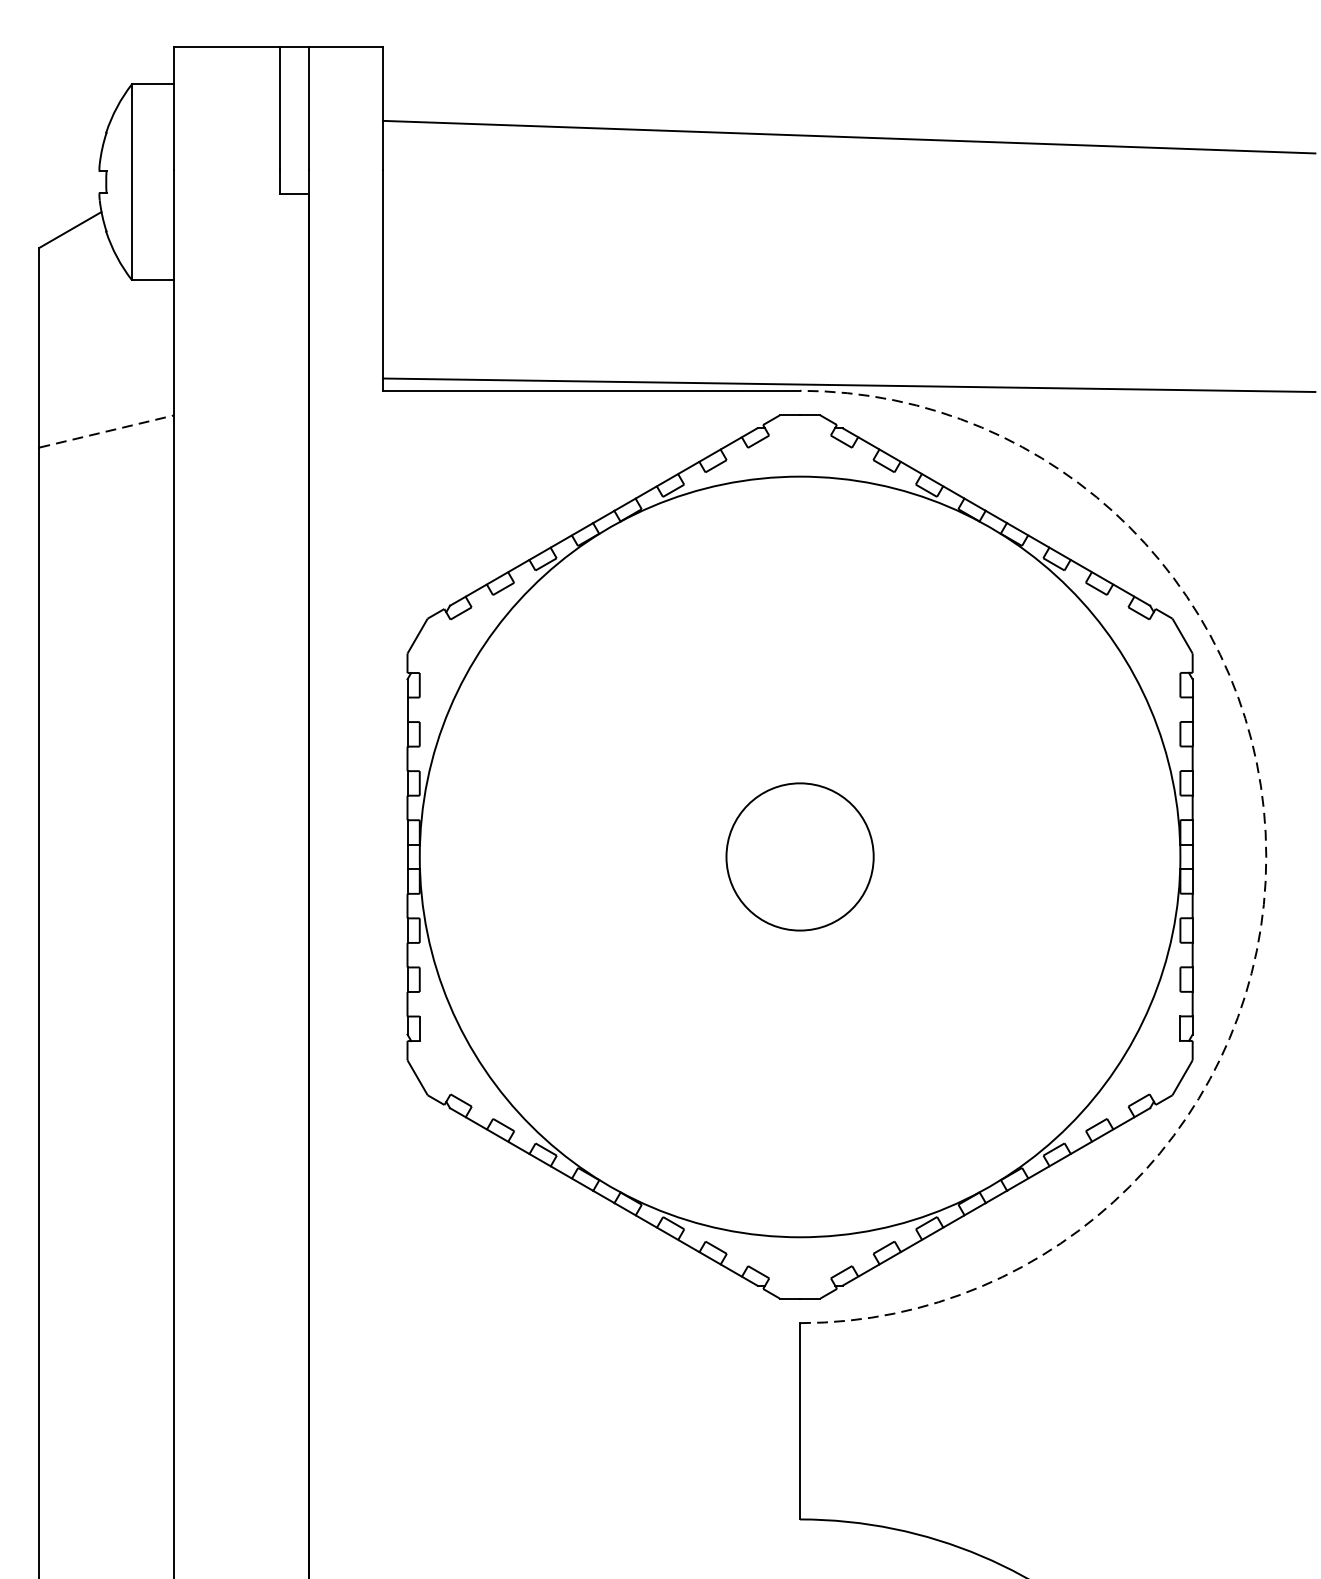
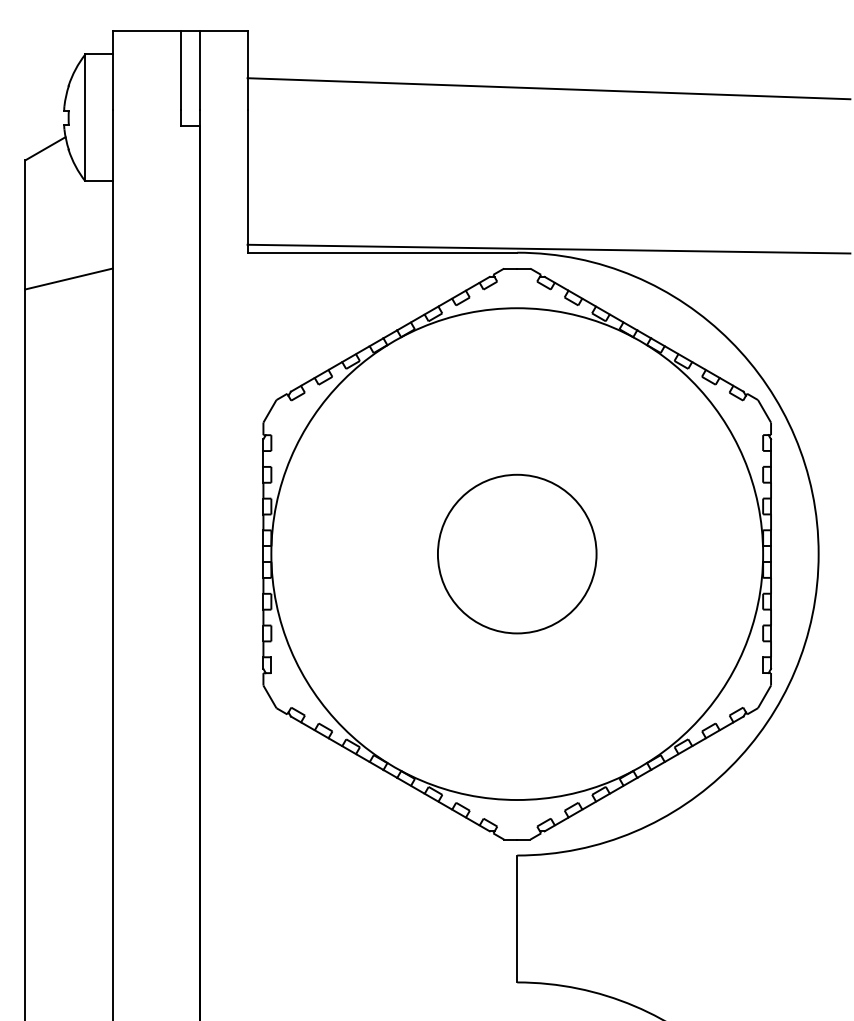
line: (107, 432) -> (69, 279), dashed -> solid
circle: (798, 856) -> (516, 553), size x1.67
arc: (1266, 857) -> (818, 554), dashed -> solid

